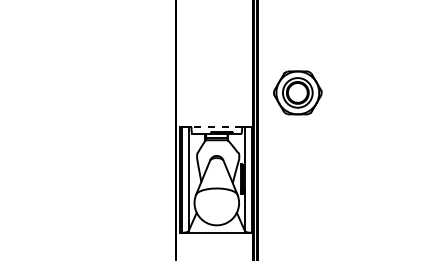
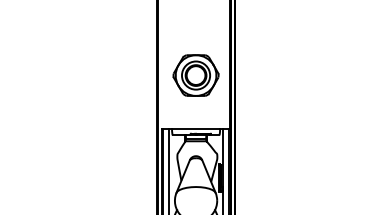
part: (297, 92) -> (195, 75), moved
line: (216, 127) -> (195, 129), dashed -> solid

